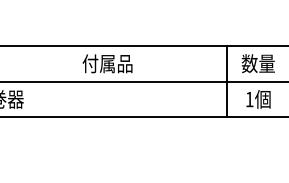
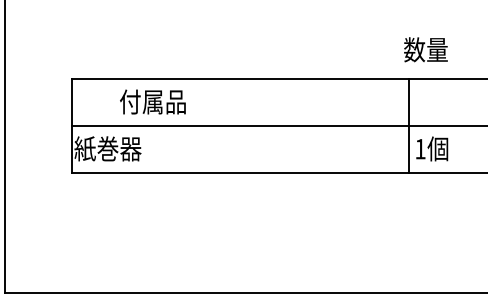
text: (107, 63) -> (152, 101), moved
text: (258, 63) -> (425, 49), moved
text: (258, 99) -> (432, 148), moved

